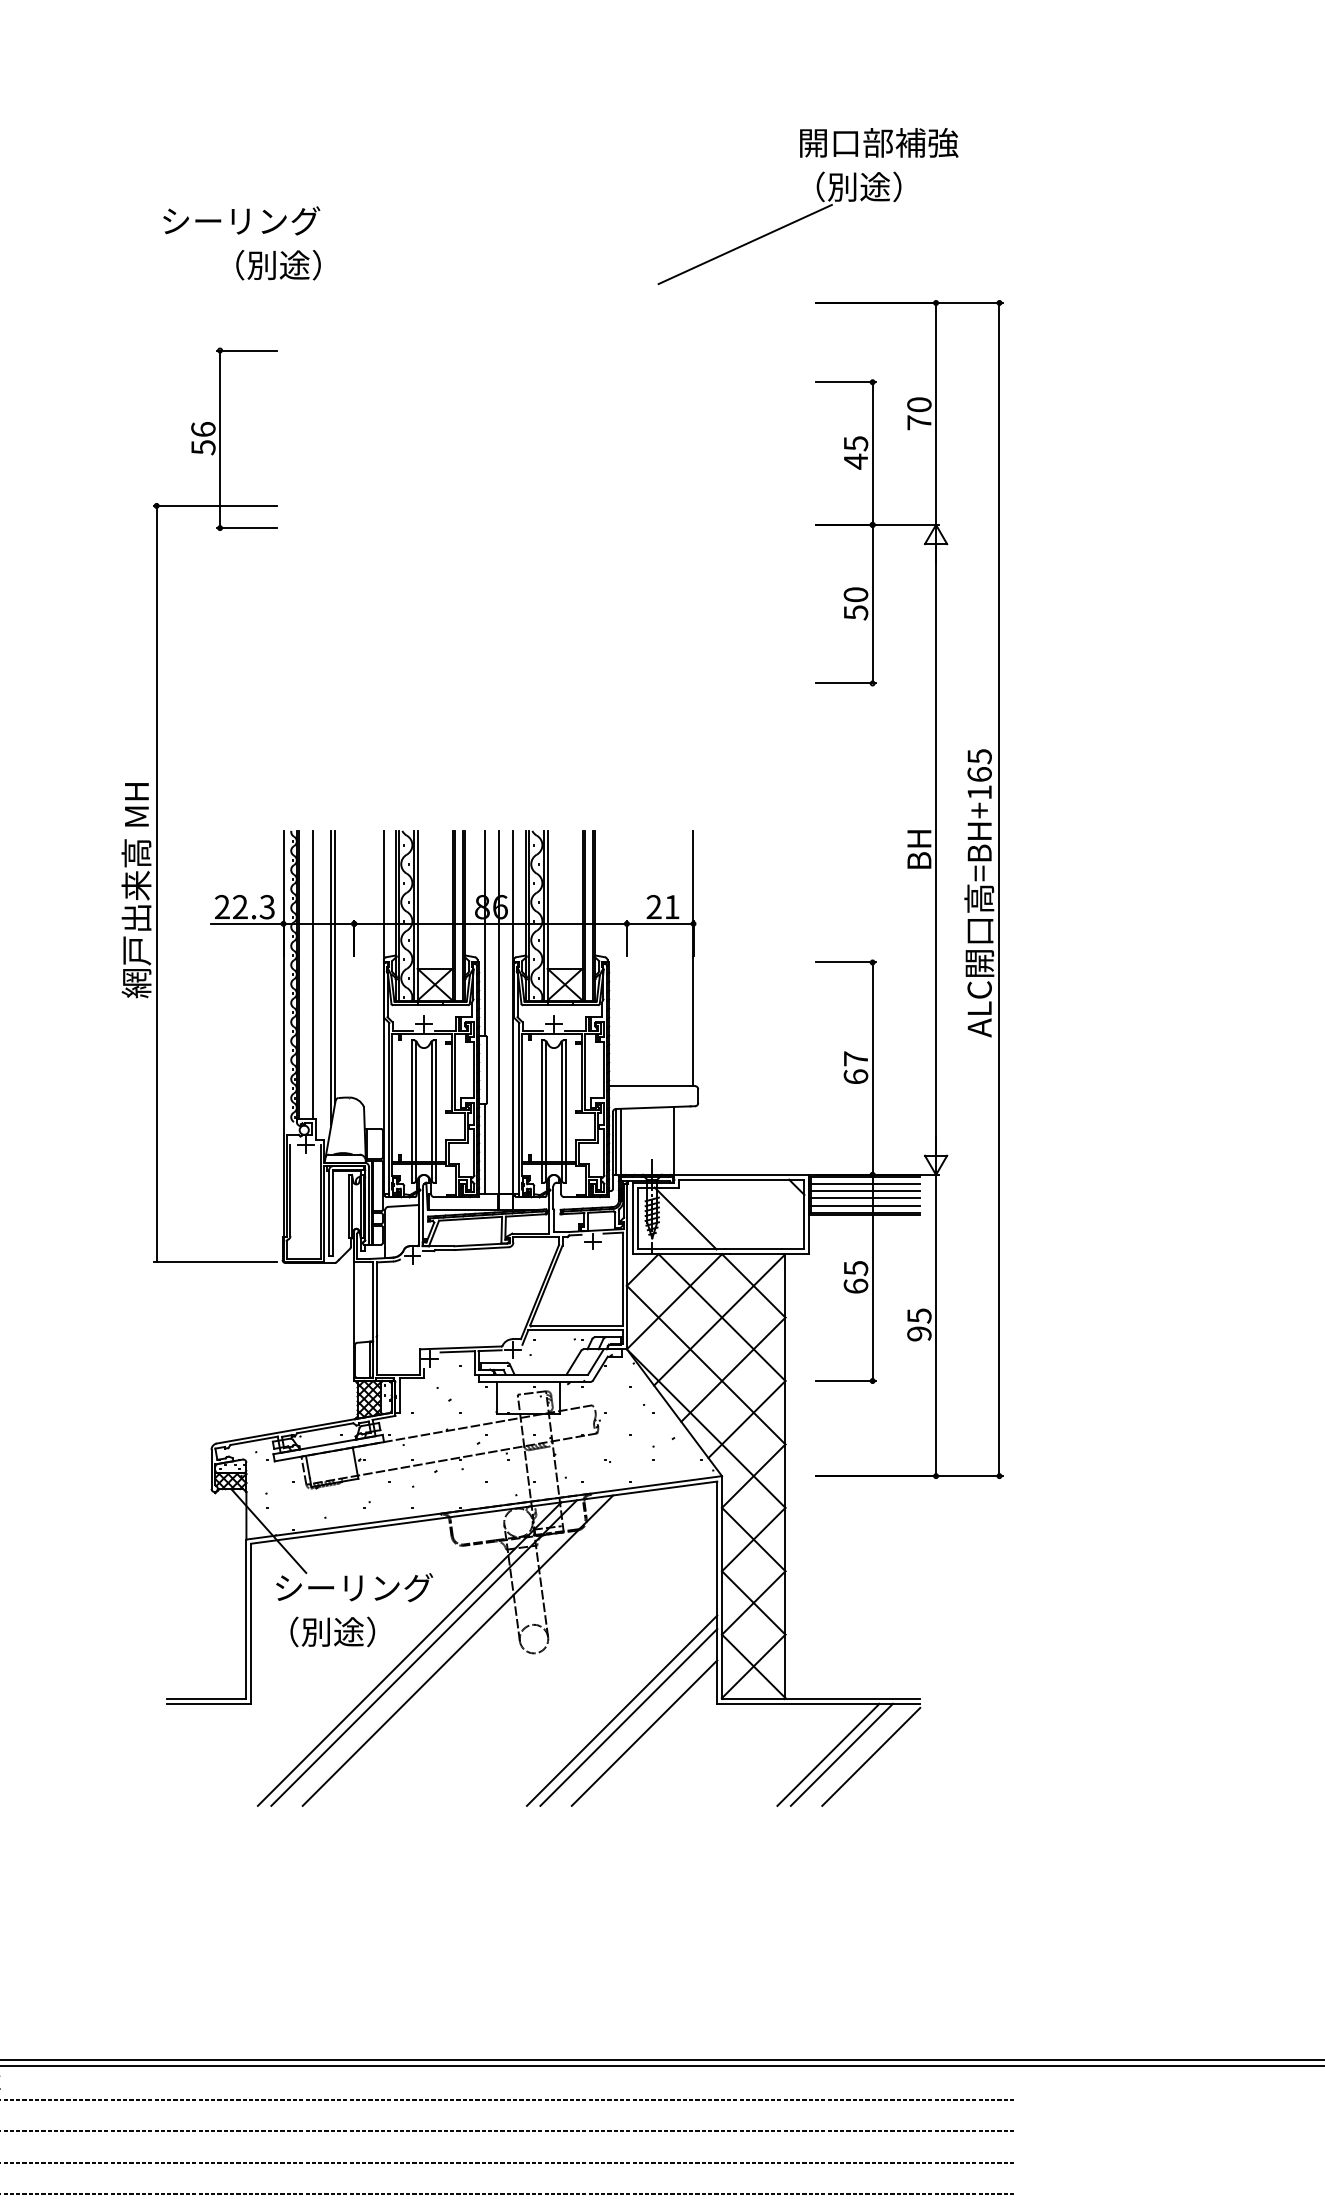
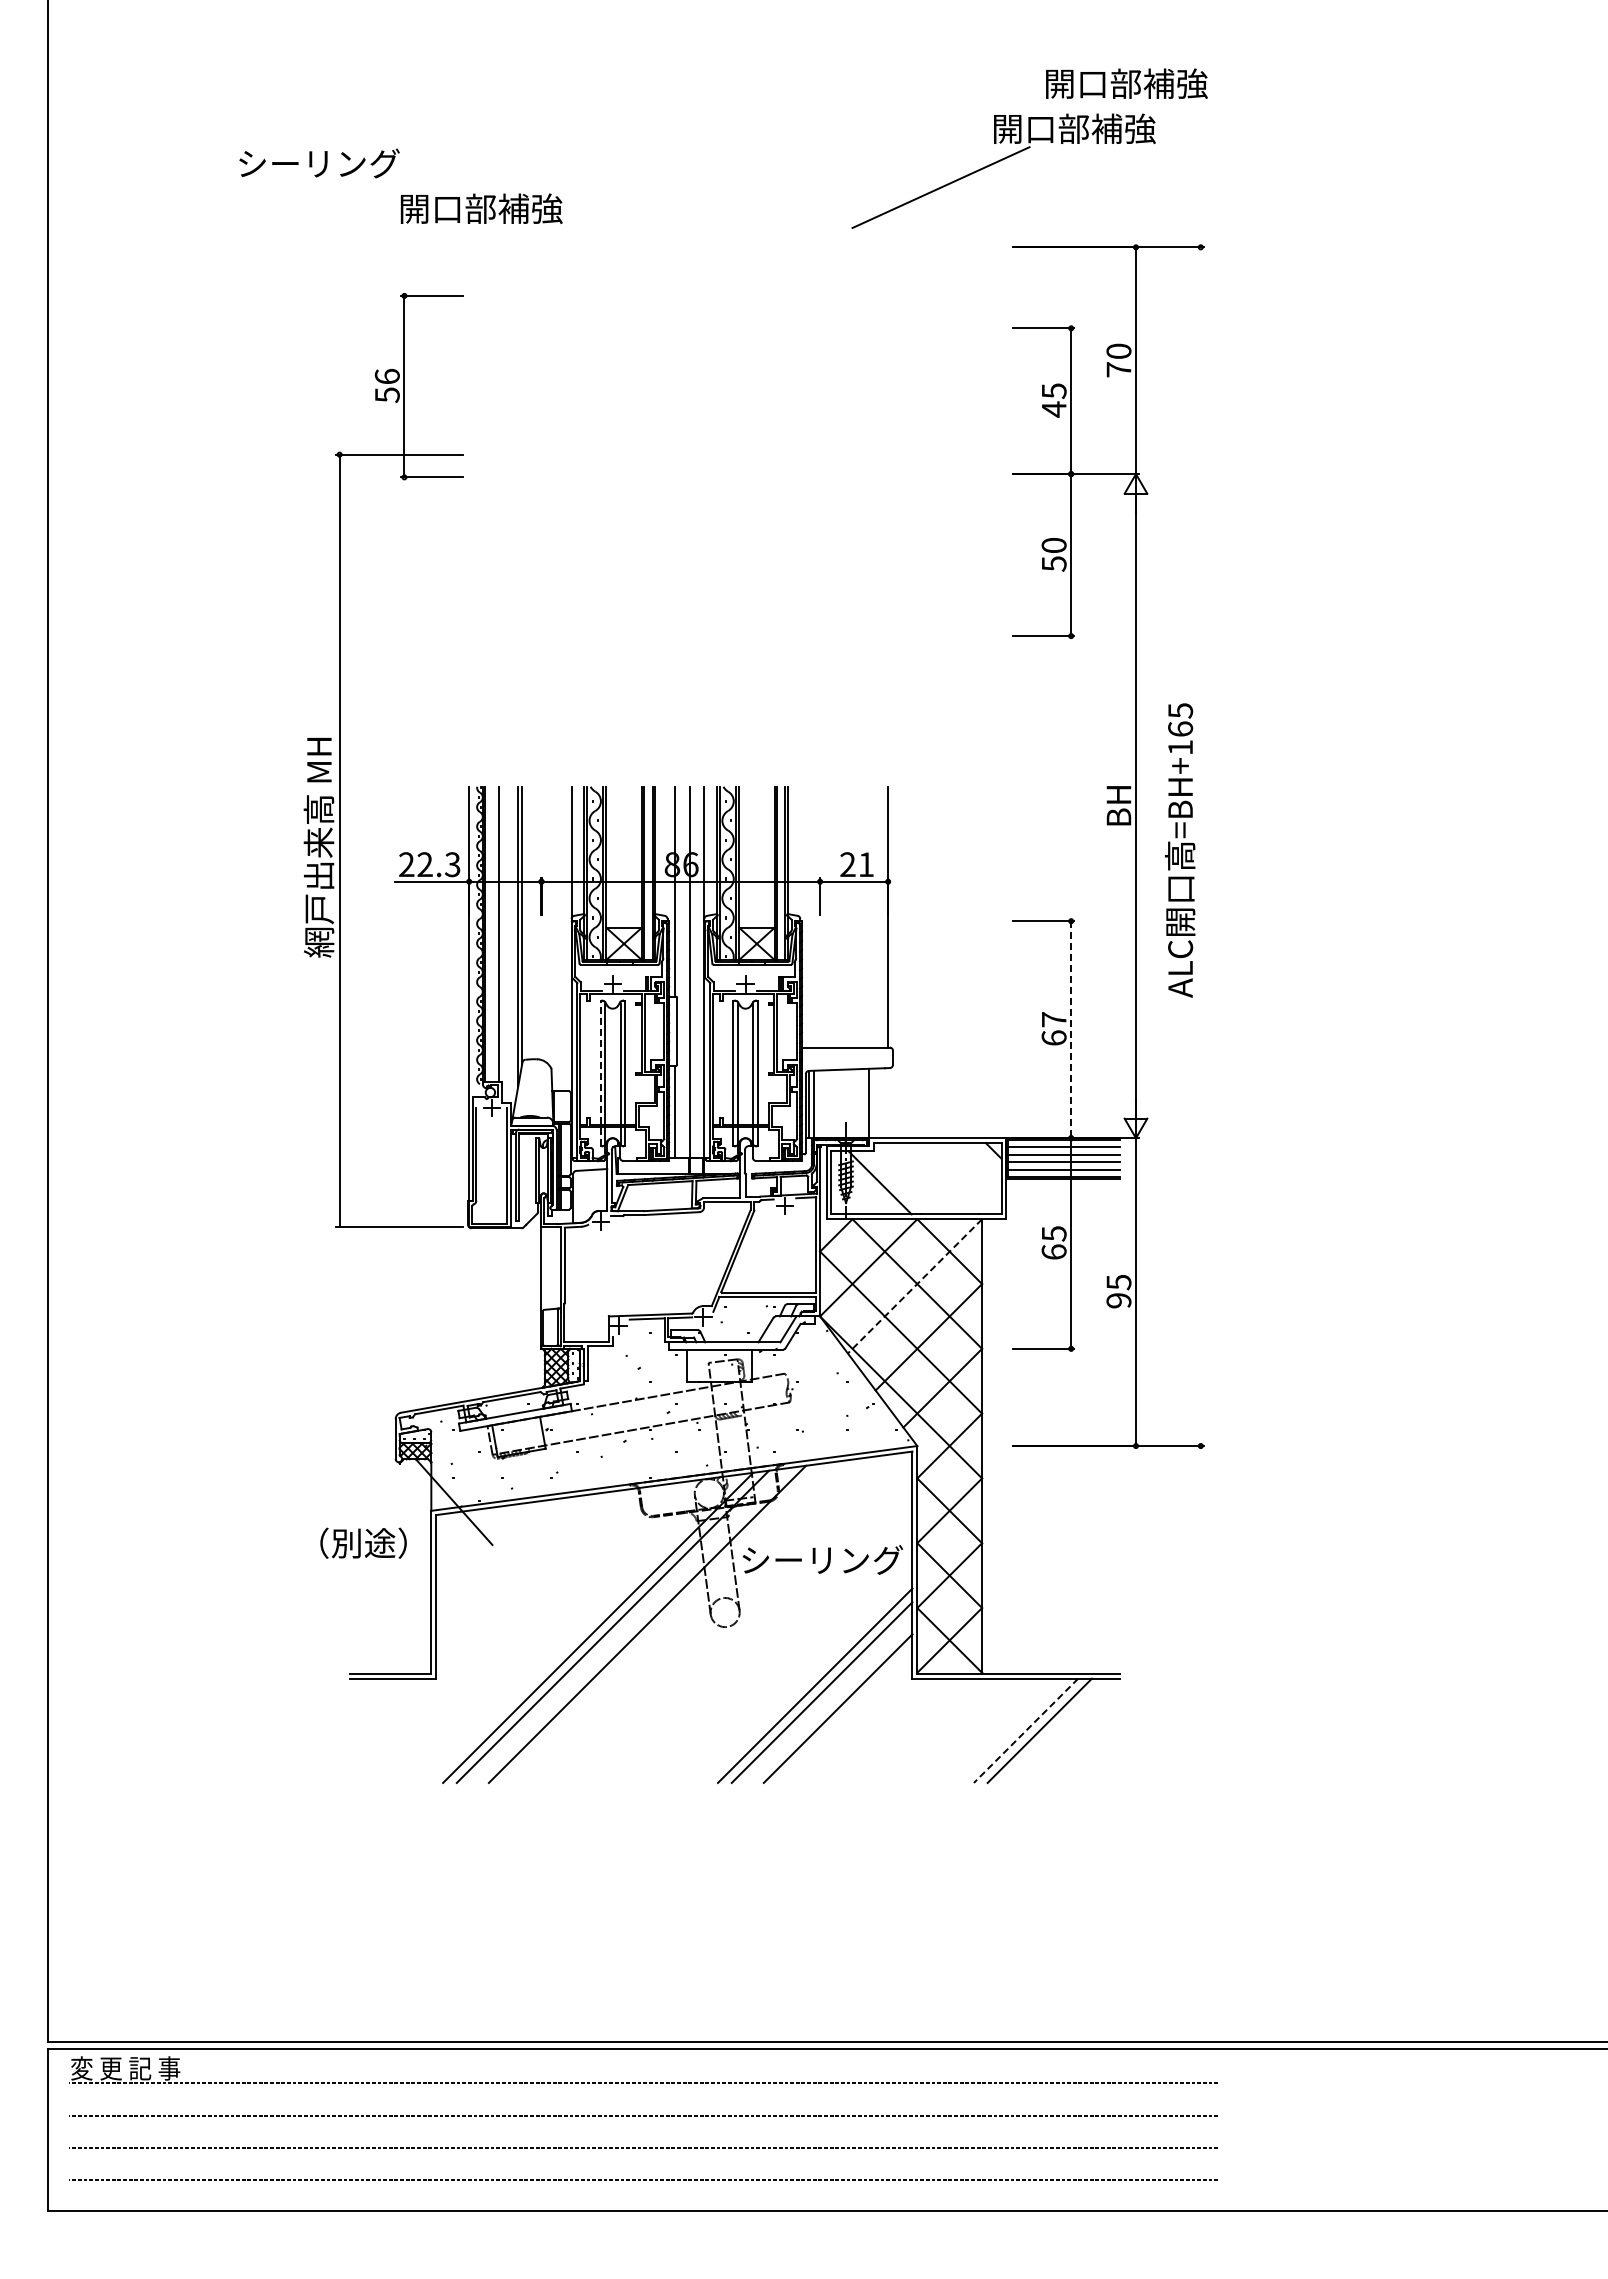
text: (878, 142) -> (1126, 83), moved
text: (875, 186) -> (1074, 128), （別途） -> 開口部補強
text: (241, 220) -> (319, 163), moved
text: (295, 264) -> (481, 208), （別途） -> 開口部補強
line: (999, 889) -> (1200, 846), removed
line: (872, 1068) -> (1071, 1029), solid -> dashed
line: (411, 1111) -> (600, 1073), solid -> dashed
line: (720, 1319) -> (915, 1286), solid -> dashed
text: (354, 1587) -> (822, 1559), moved
text: (332, 1631) -> (363, 1542), moved
line: (828, 1754) -> (1026, 1730), solid -> dashed
line: (870, 1756) -> (1069, 1732), removed

